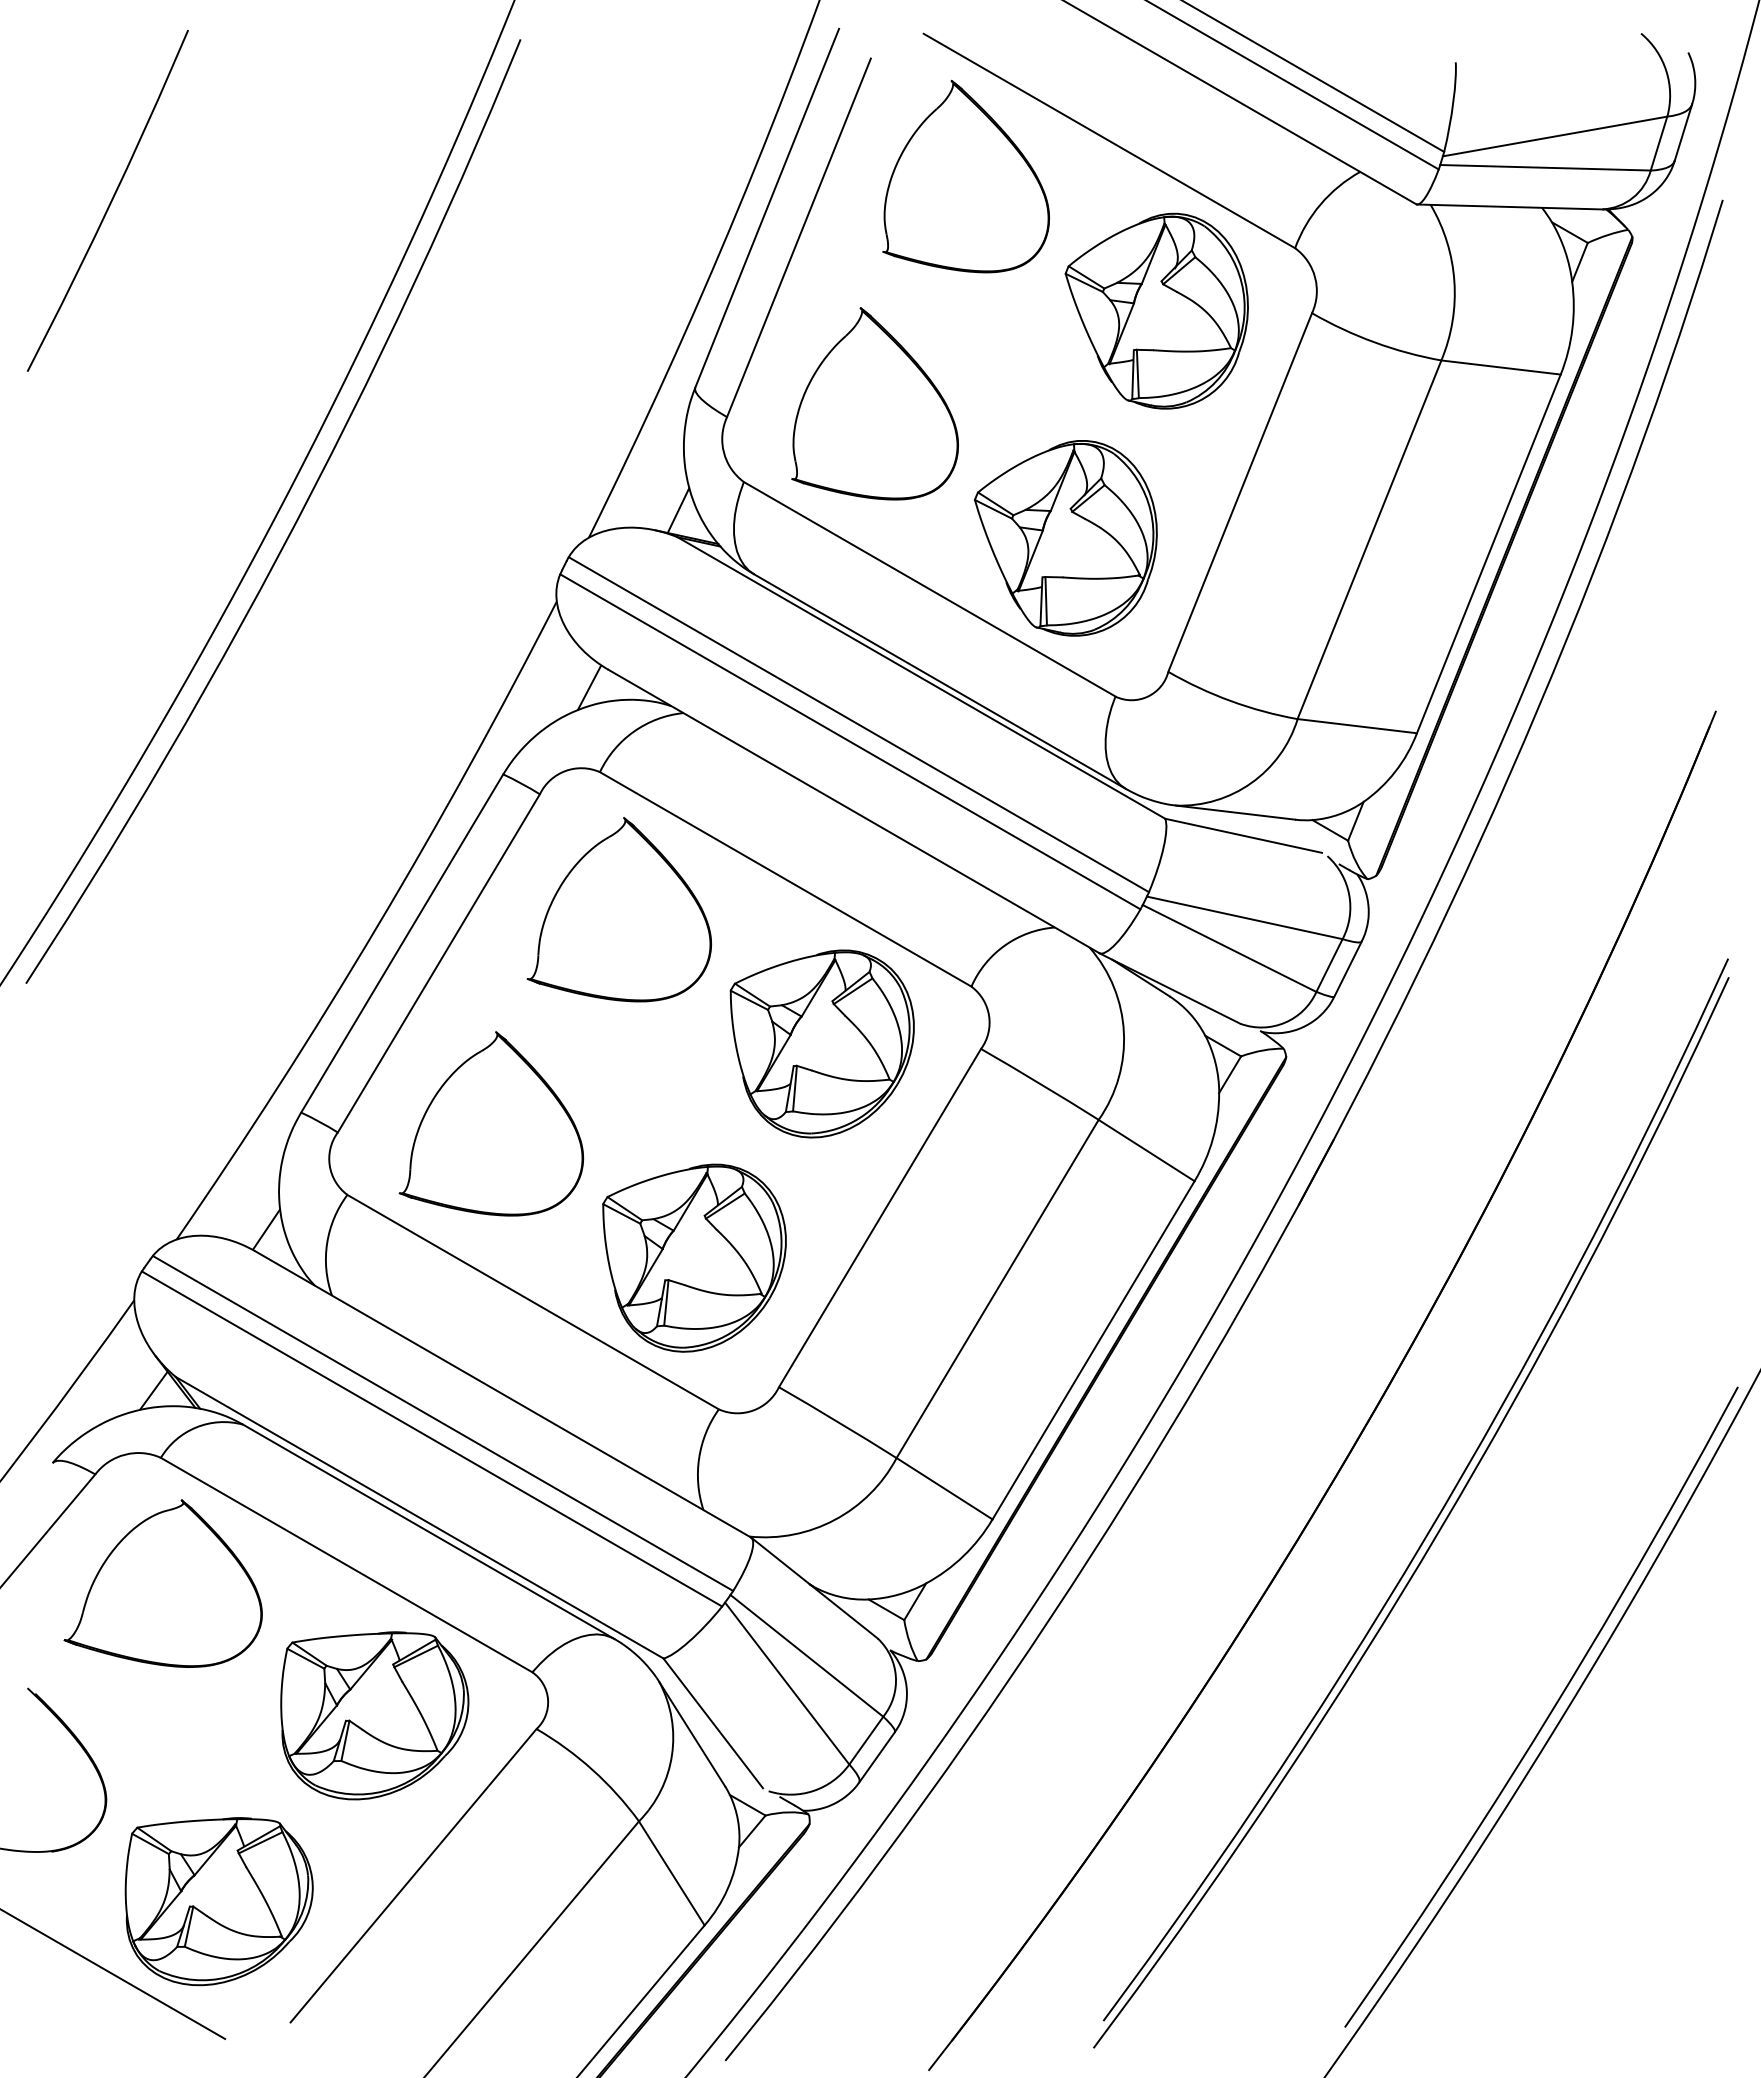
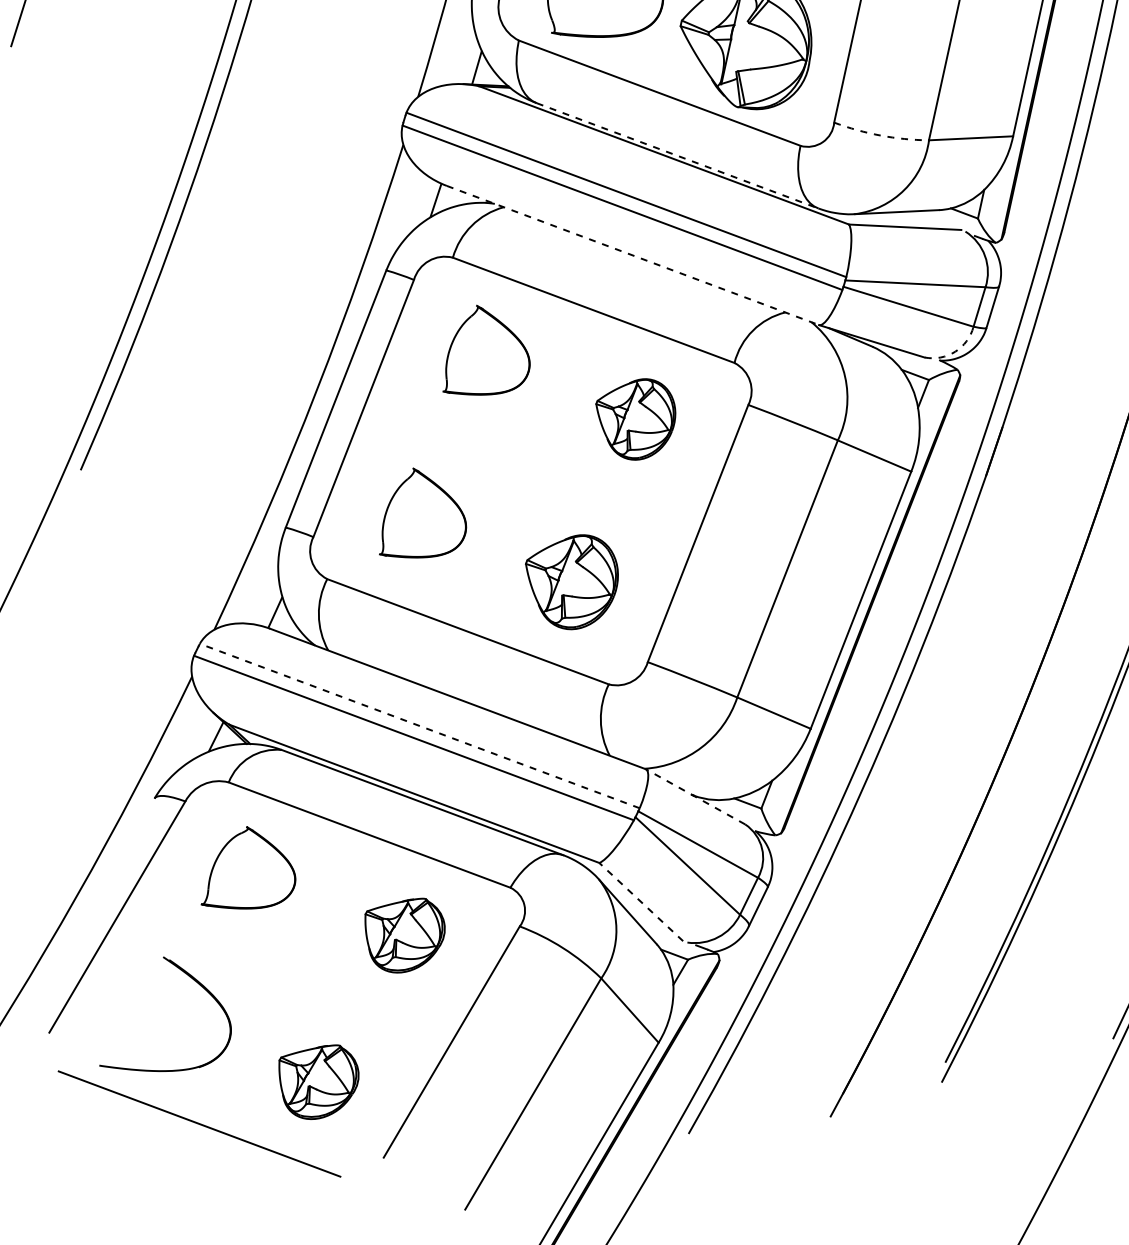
line: (940, 681) -> (677, 155), solid -> dashed
arc: (1230, 701) -> (880, 135), solid -> dashed
line: (854, 811) -> (633, 255), solid -> dashed
part: (618, 909) -> (481, 350), size x0.7
arc: (1284, 1022) -> (955, 351), solid -> dashed
part: (821, 1043) -> (637, 419), size x0.6
part: (491, 1123) -> (418, 513), size x0.7
part: (694, 1257) -> (574, 582), size x0.7
line: (443, 1423) -> (420, 726), solid -> dashed
part: (162, 1583) -> (244, 869), size x0.7
line: (814, 1588) -> (695, 797), solid -> dashed
part: (374, 1715) -> (406, 935), size x0.6
line: (713, 1723) -> (641, 902), solid -> dashed
part: (218, 1901) -> (319, 1082), size x0.6

